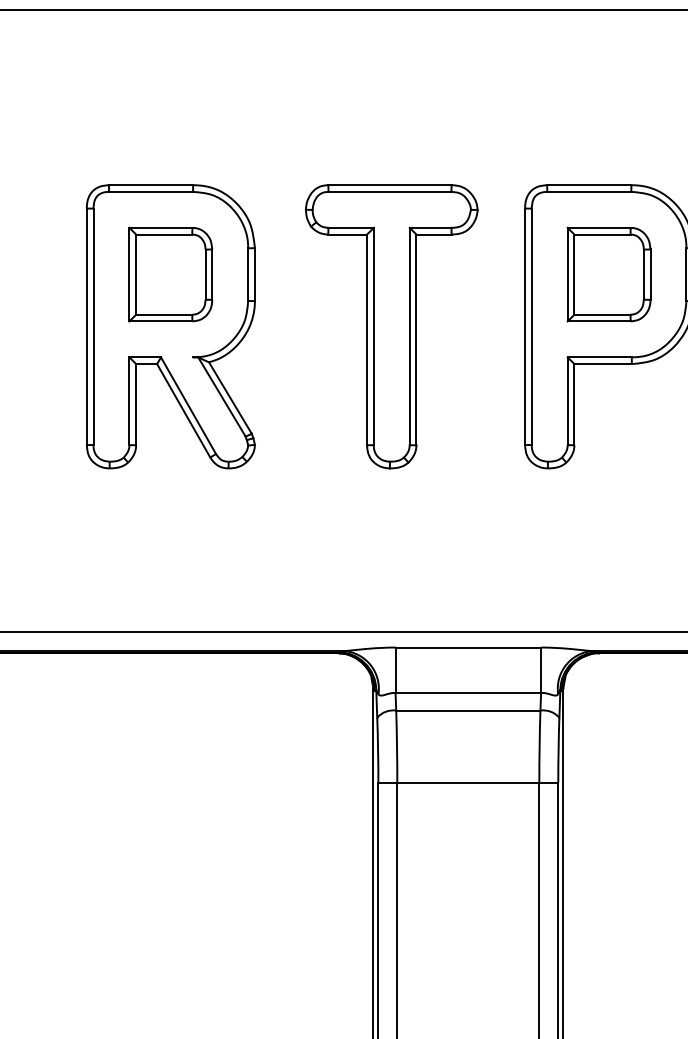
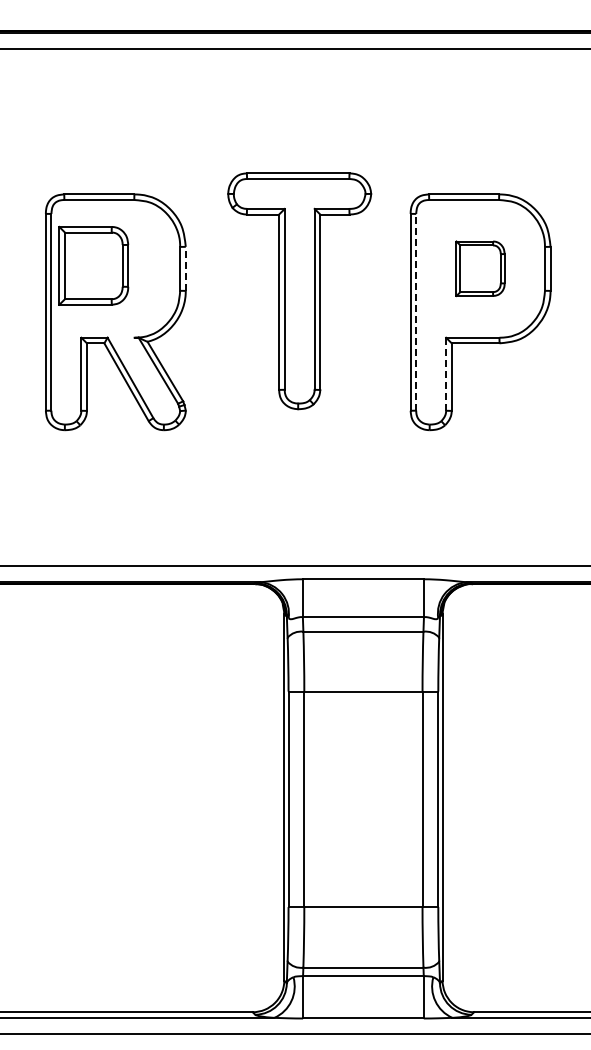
part: (170, 274) -> (93, 265), moved
line: (254, 274) -> (185, 268), solid -> dashed
part: (608, 274) -> (480, 268), size x0.7
line: (532, 325) -> (416, 311), solid -> dashed
part: (391, 327) -> (299, 291), moved
line: (568, 401) -> (446, 374), solid -> dashed

